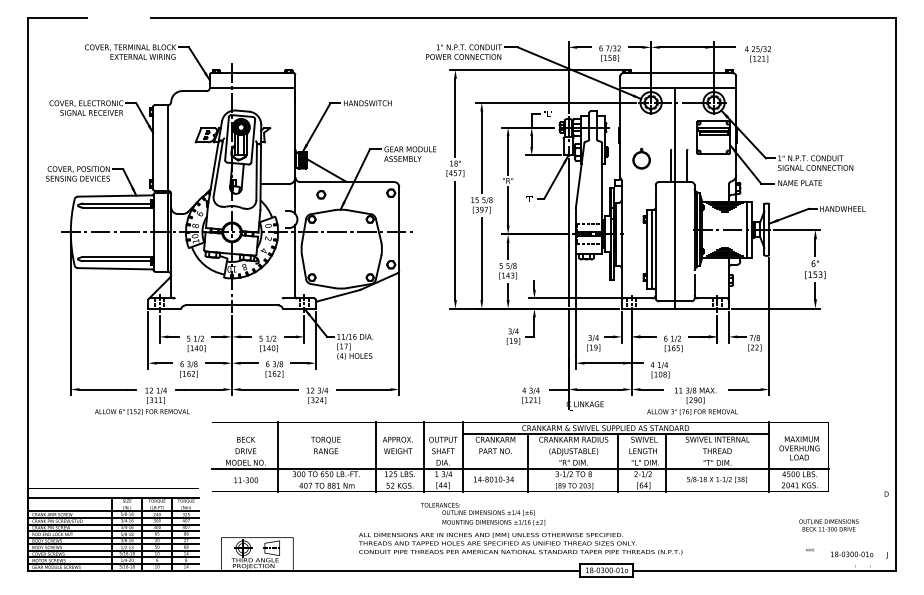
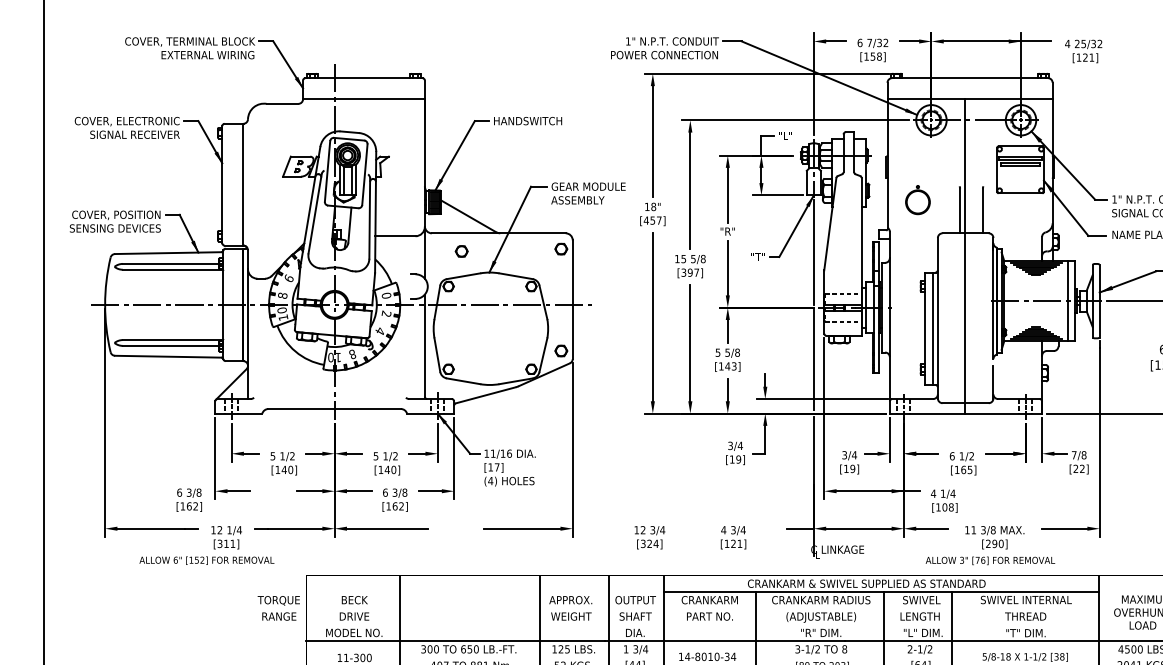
text: (188, 369) -> (188, 500), moved
text: (317, 395) -> (650, 537), moved
text: (530, 395) -> (732, 537), moved
text: (325, 445) -> (278, 608), moved

